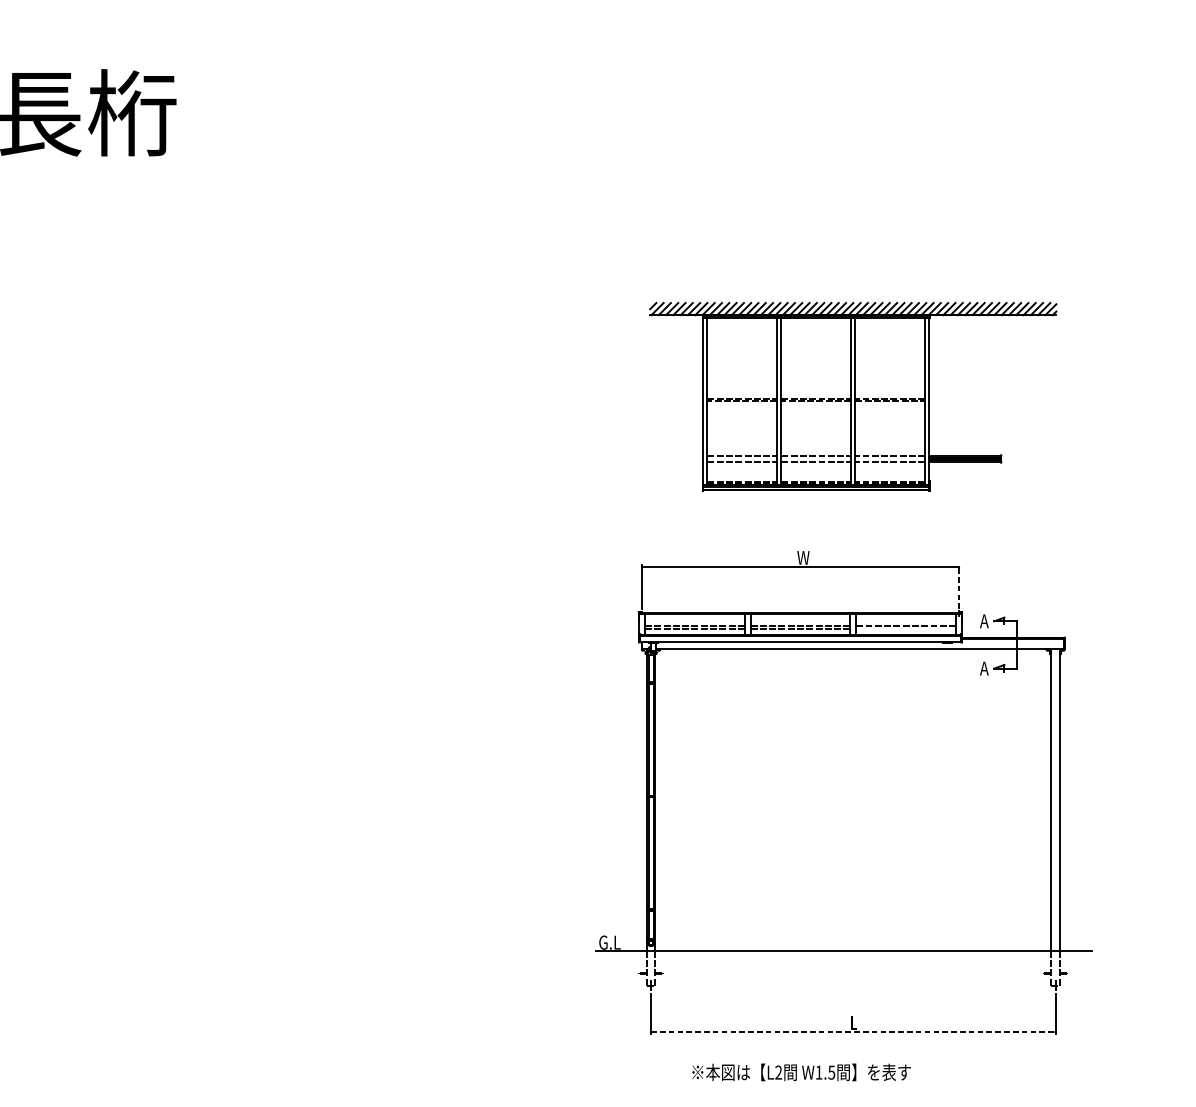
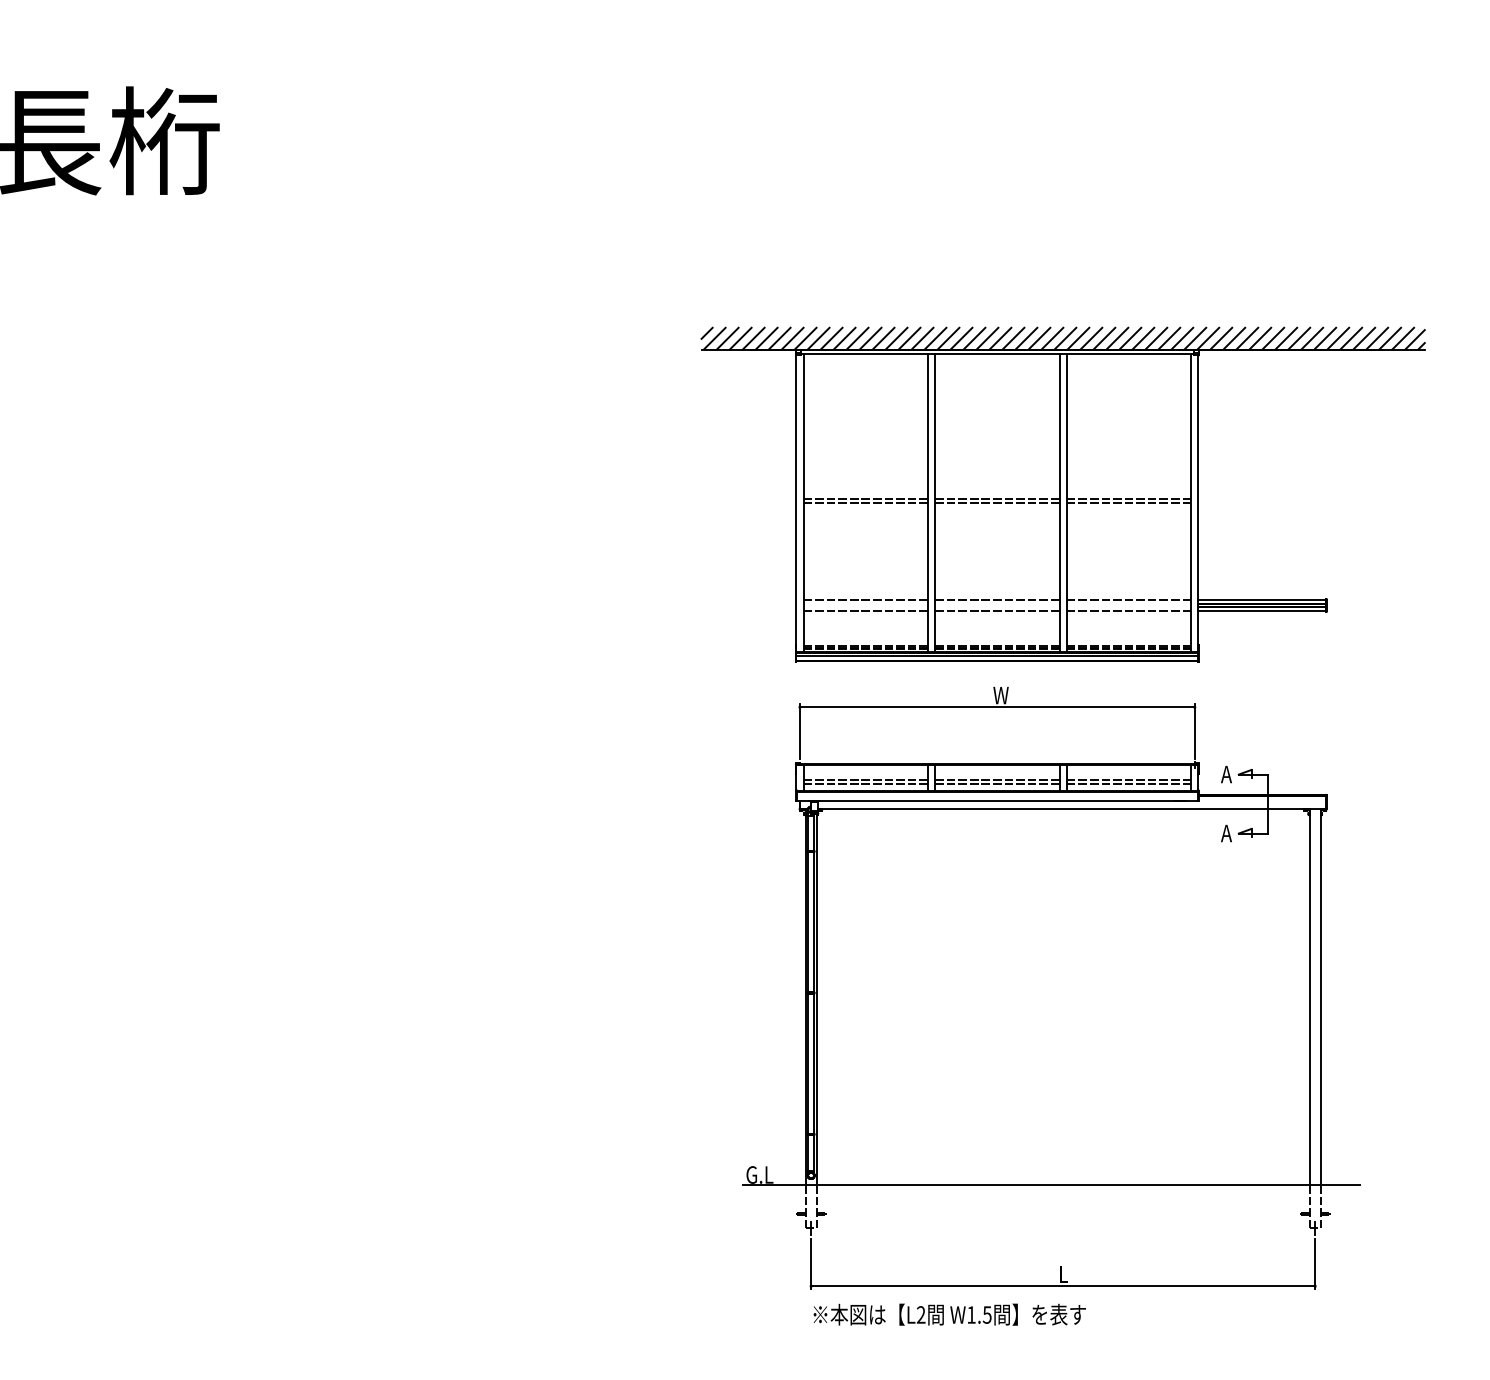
part: (852, 396) -> (1062, 494), size x1.43
line: (958, 586) -> (1194, 731), dashed -> solid
line: (905, 628) -> (1128, 783), added
line: (853, 1032) -> (1063, 1286), dashed -> solid
text: (801, 1072) -> (949, 1314), moved

